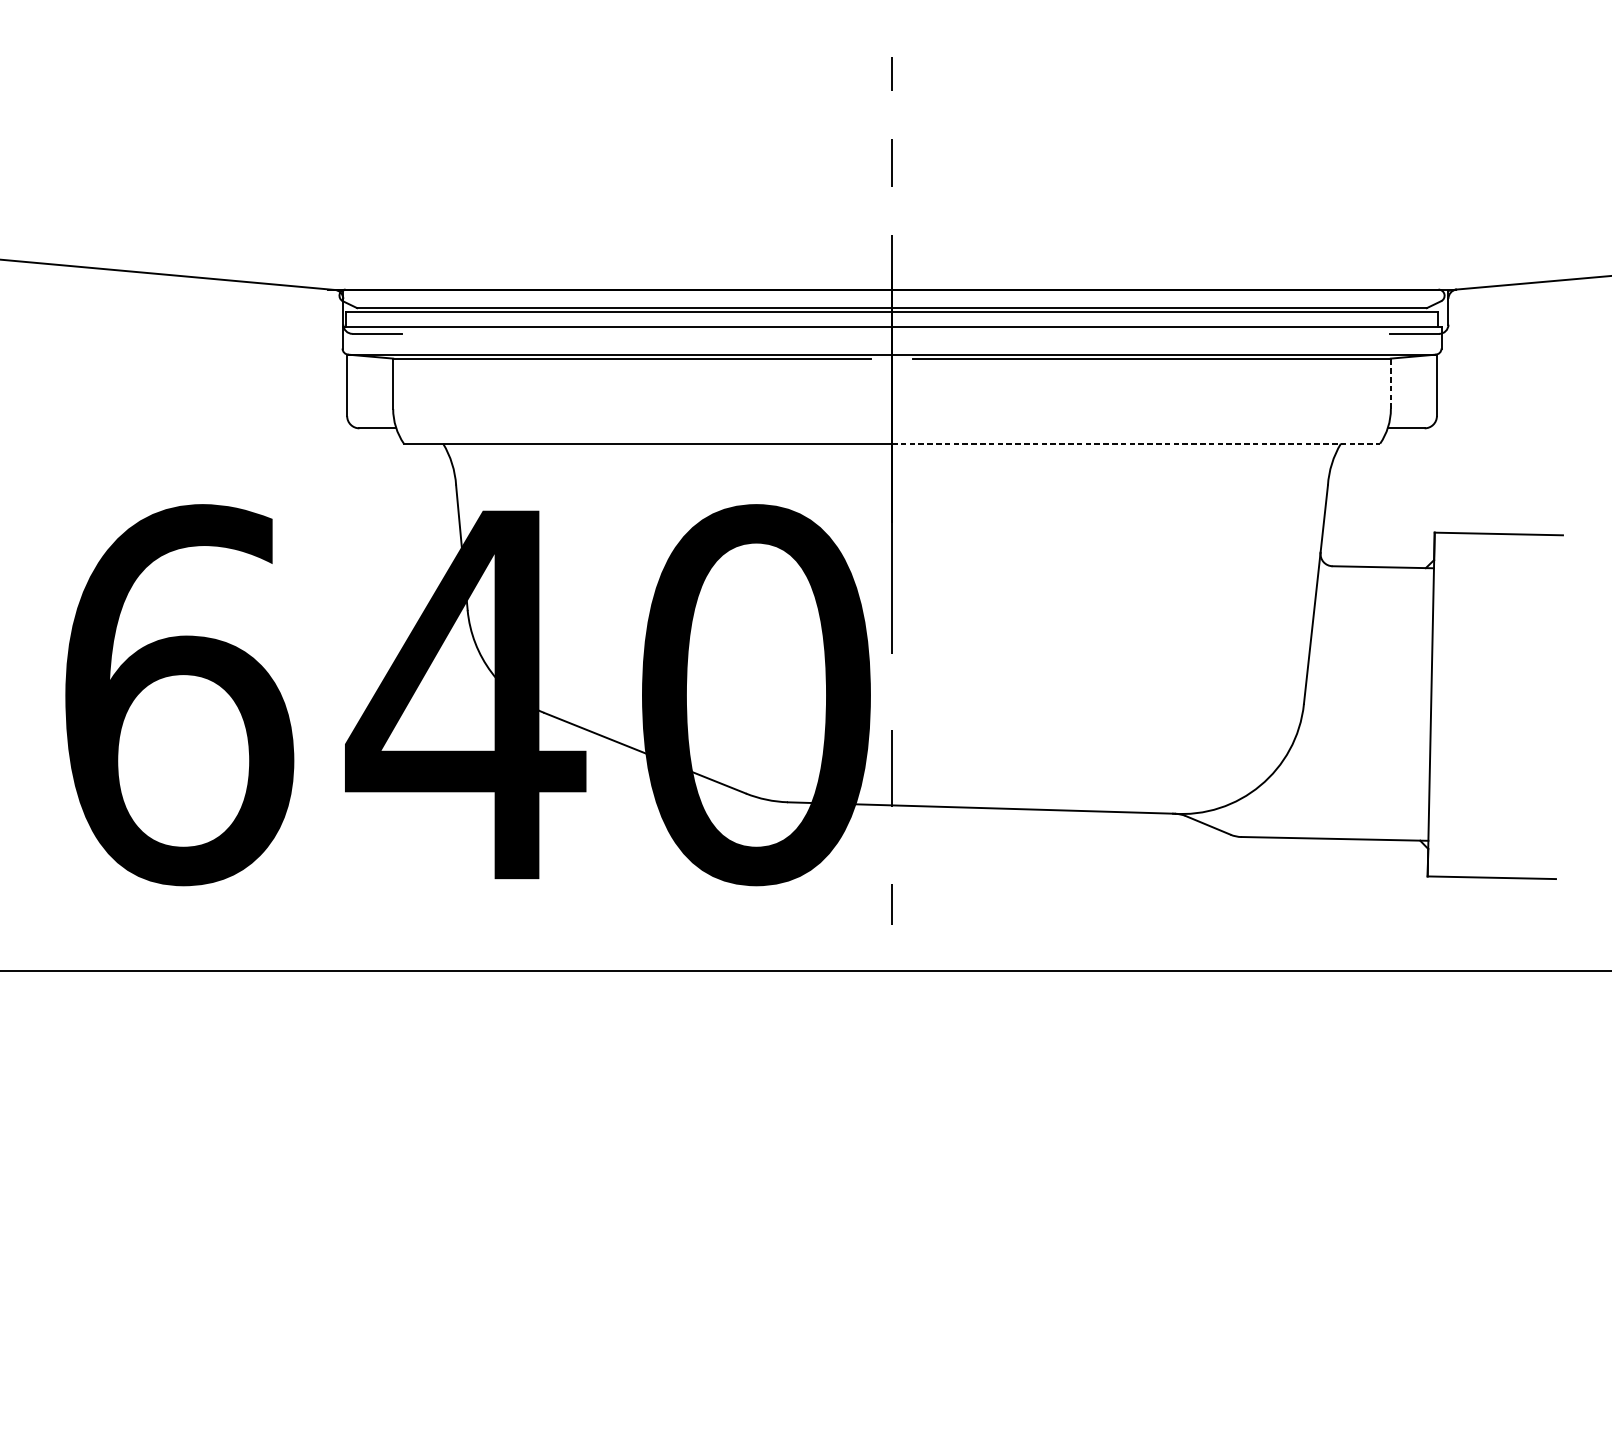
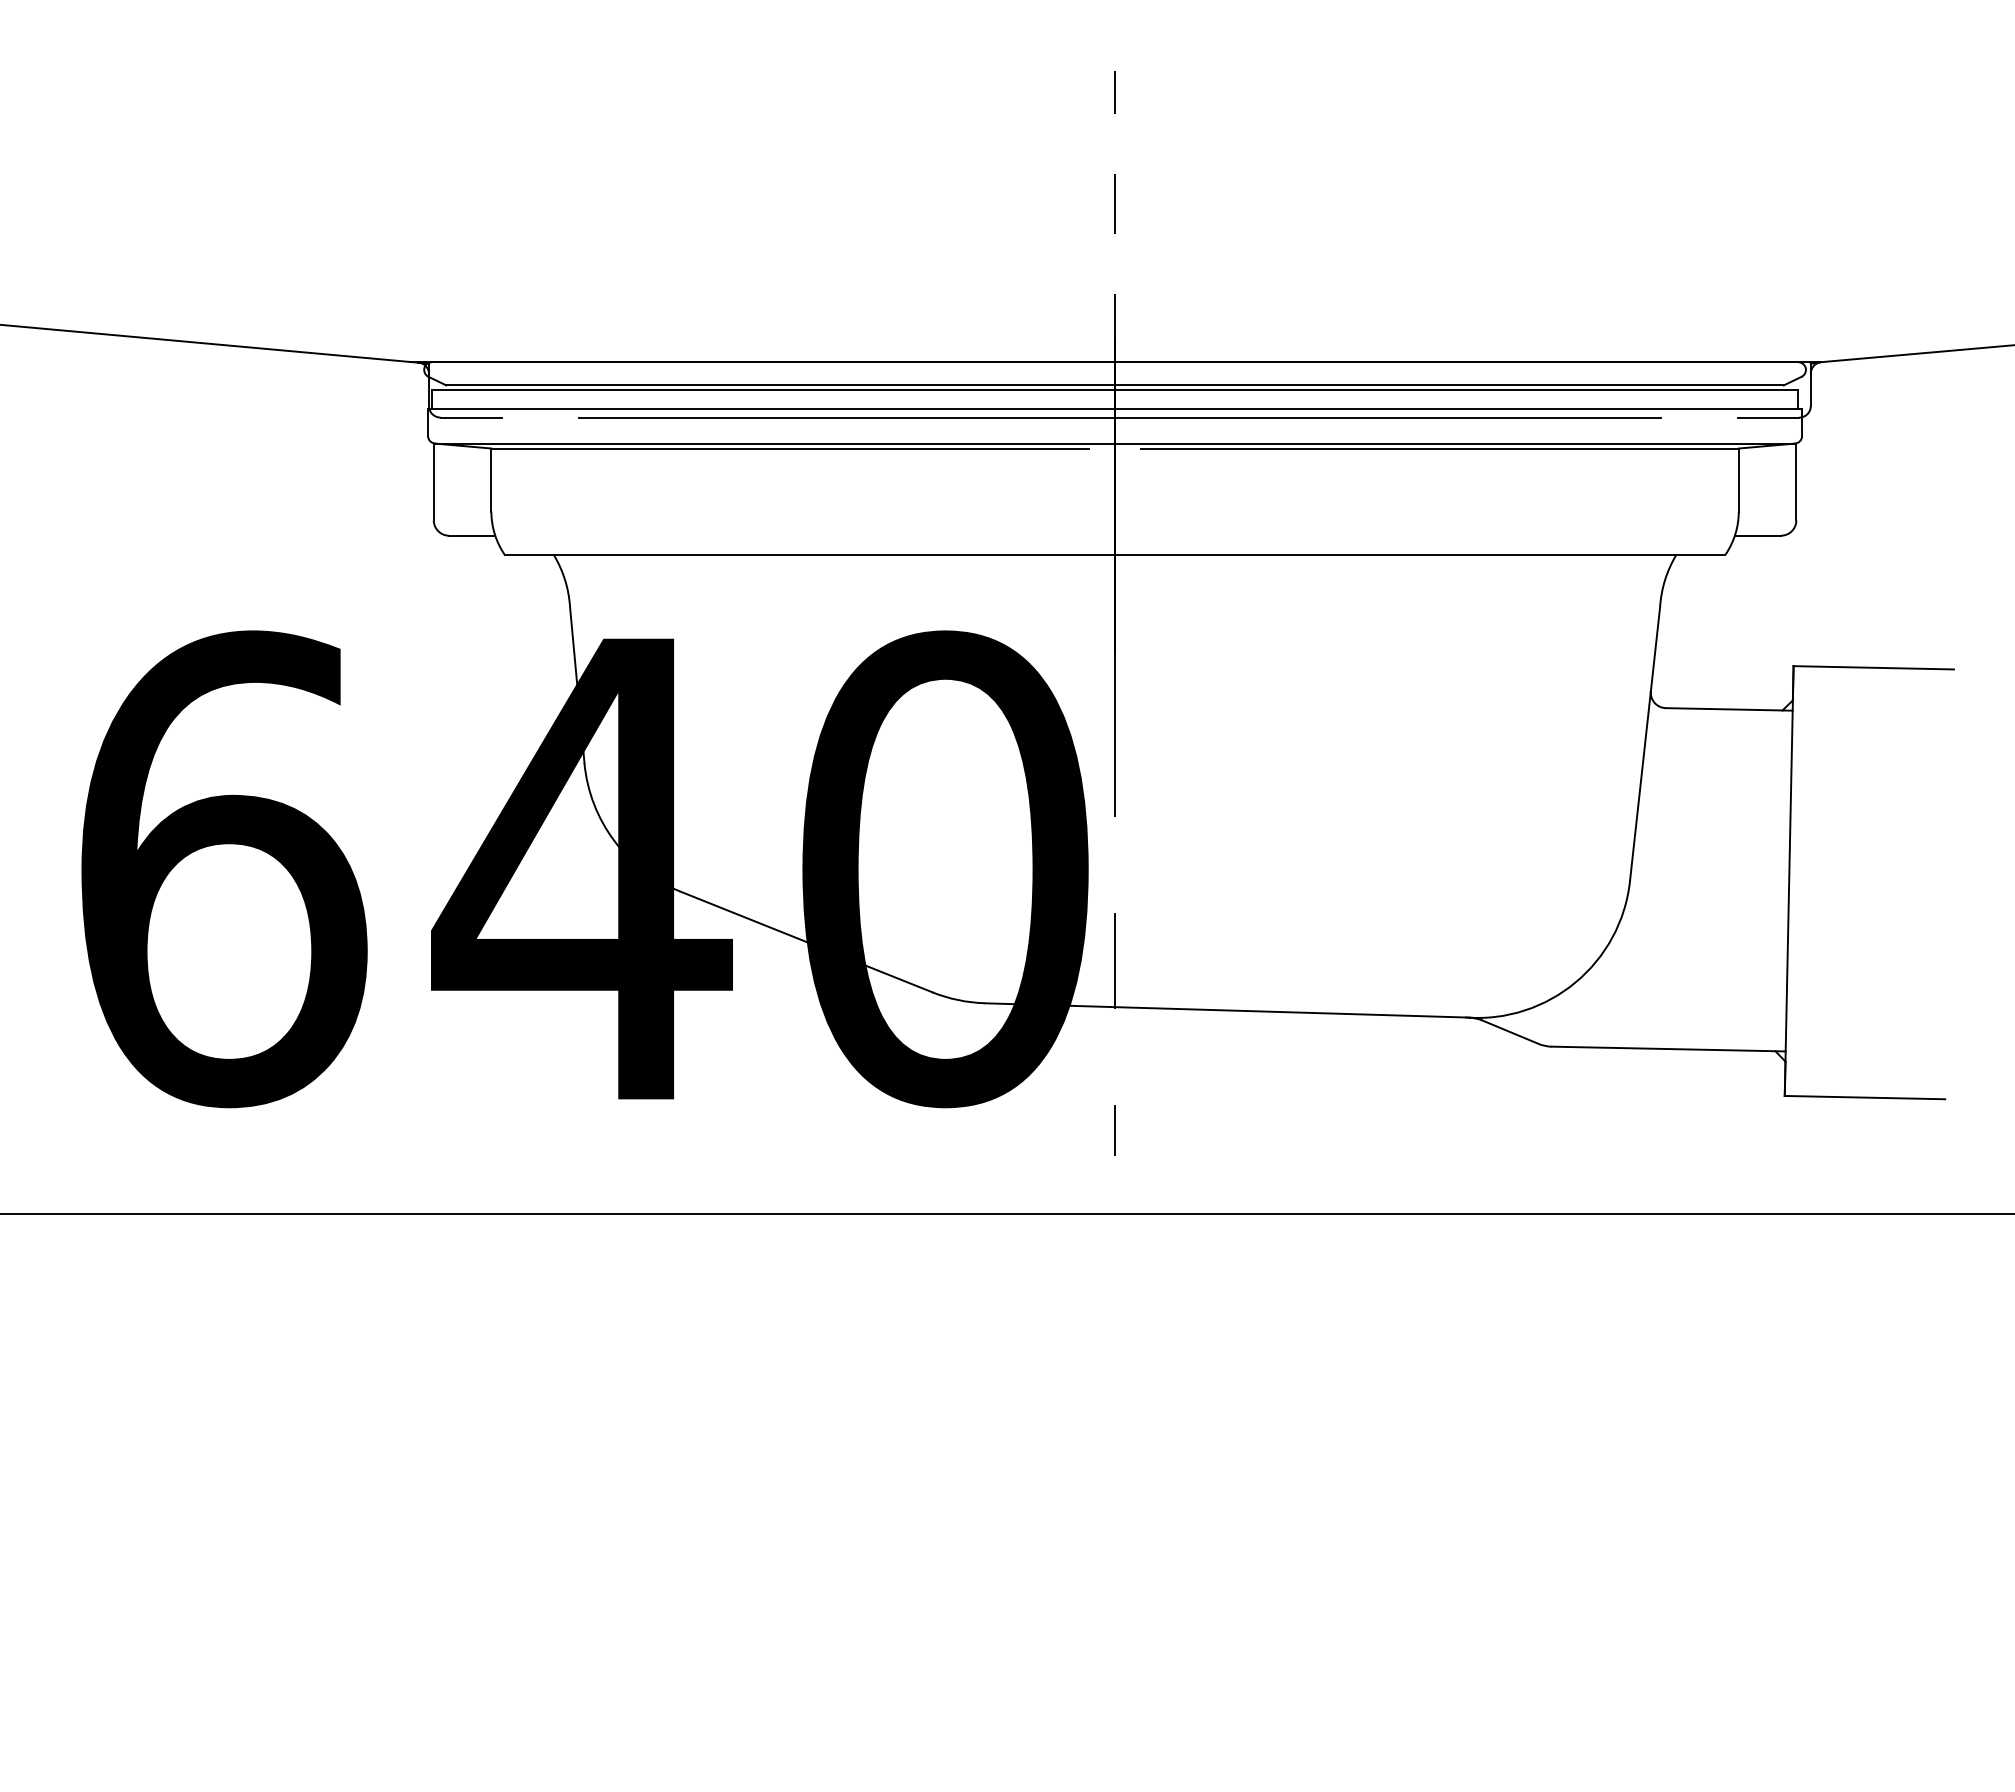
line: (895, 333) -> (1119, 417), added
line: (1390, 384) -> (1738, 480), dashed -> solid
line: (1136, 443) -> (1420, 554), dashed -> solid

